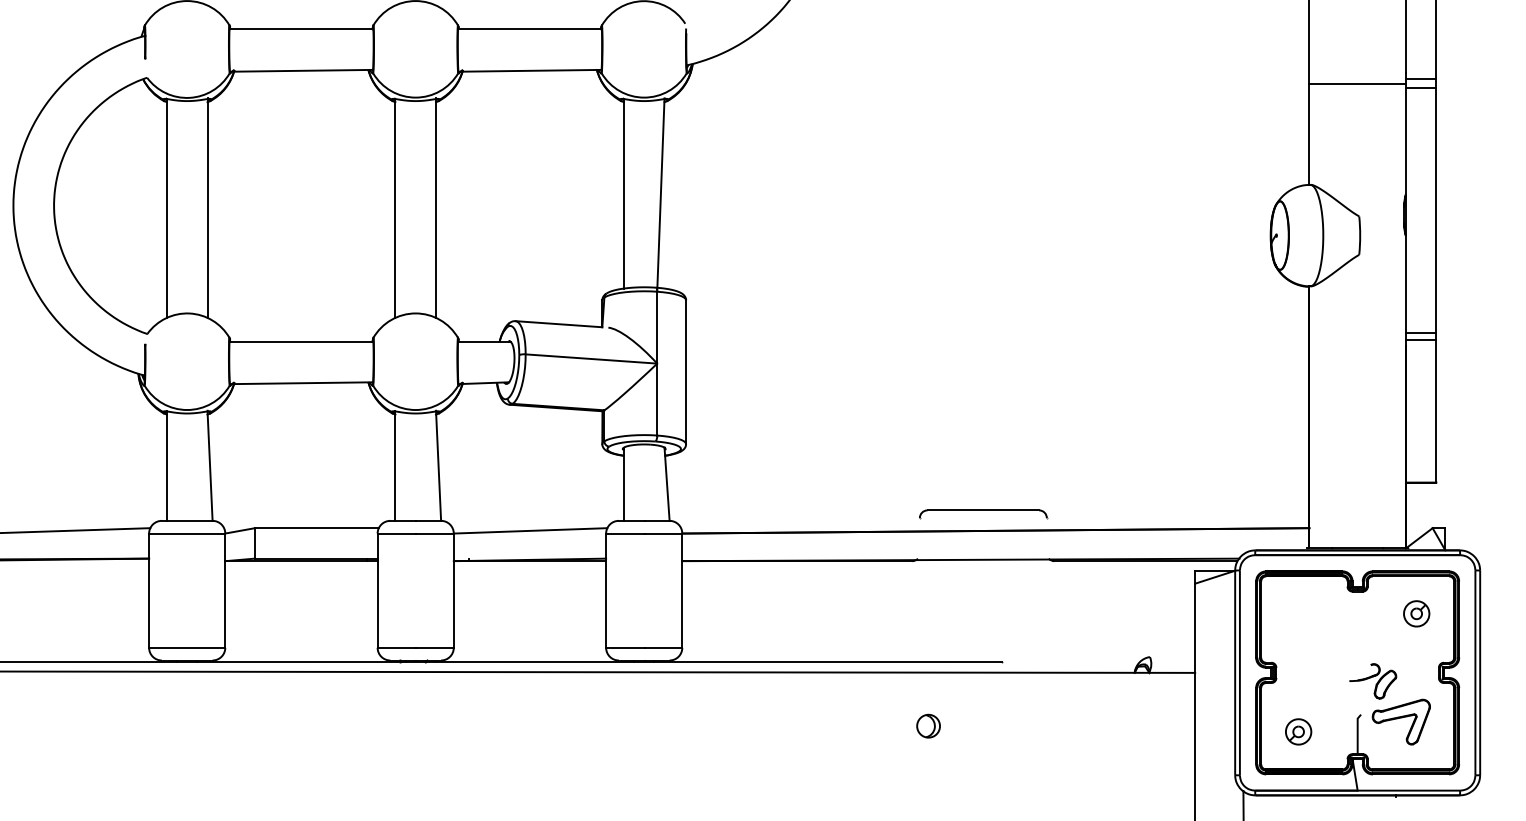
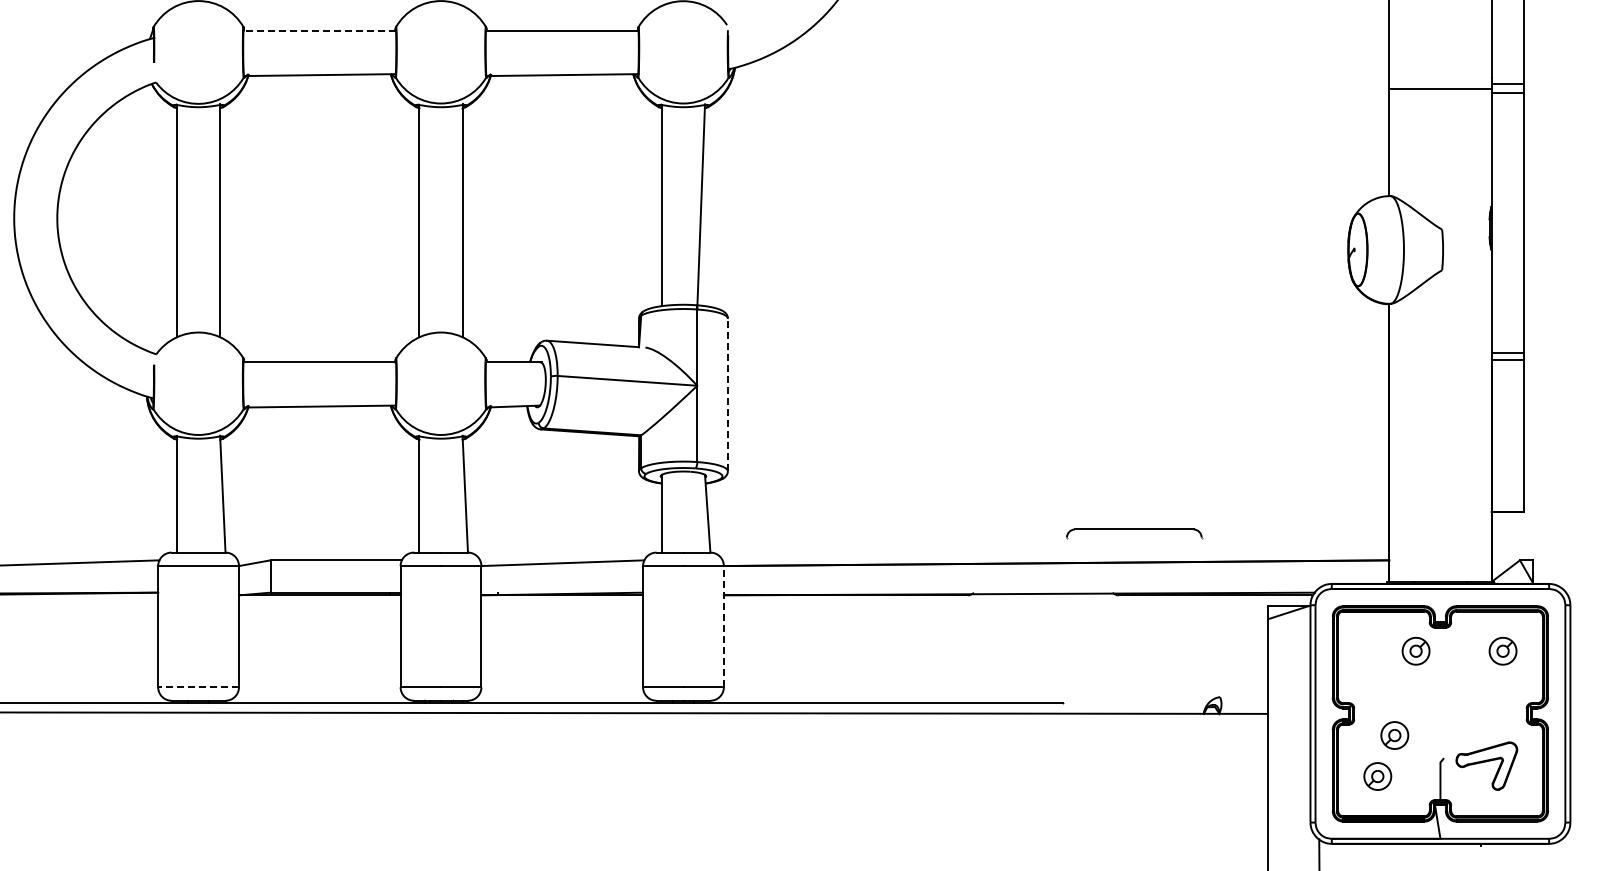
line: (301, 29) -> (319, 31), solid -> dashed
line: (685, 371) -> (727, 394), solid -> dashed
part: (983, 514) -> (1134, 533), moved
line: (681, 590) -> (723, 626), solid -> dashed
part: (1334, 613) -> (1415, 650), added
line: (187, 648) -> (198, 687), solid -> dashed
part: (1372, 680) -> (1456, 722), removed
part: (1314, 693) -> (1394, 735), added
part: (928, 726) -> (985, 770), removed

